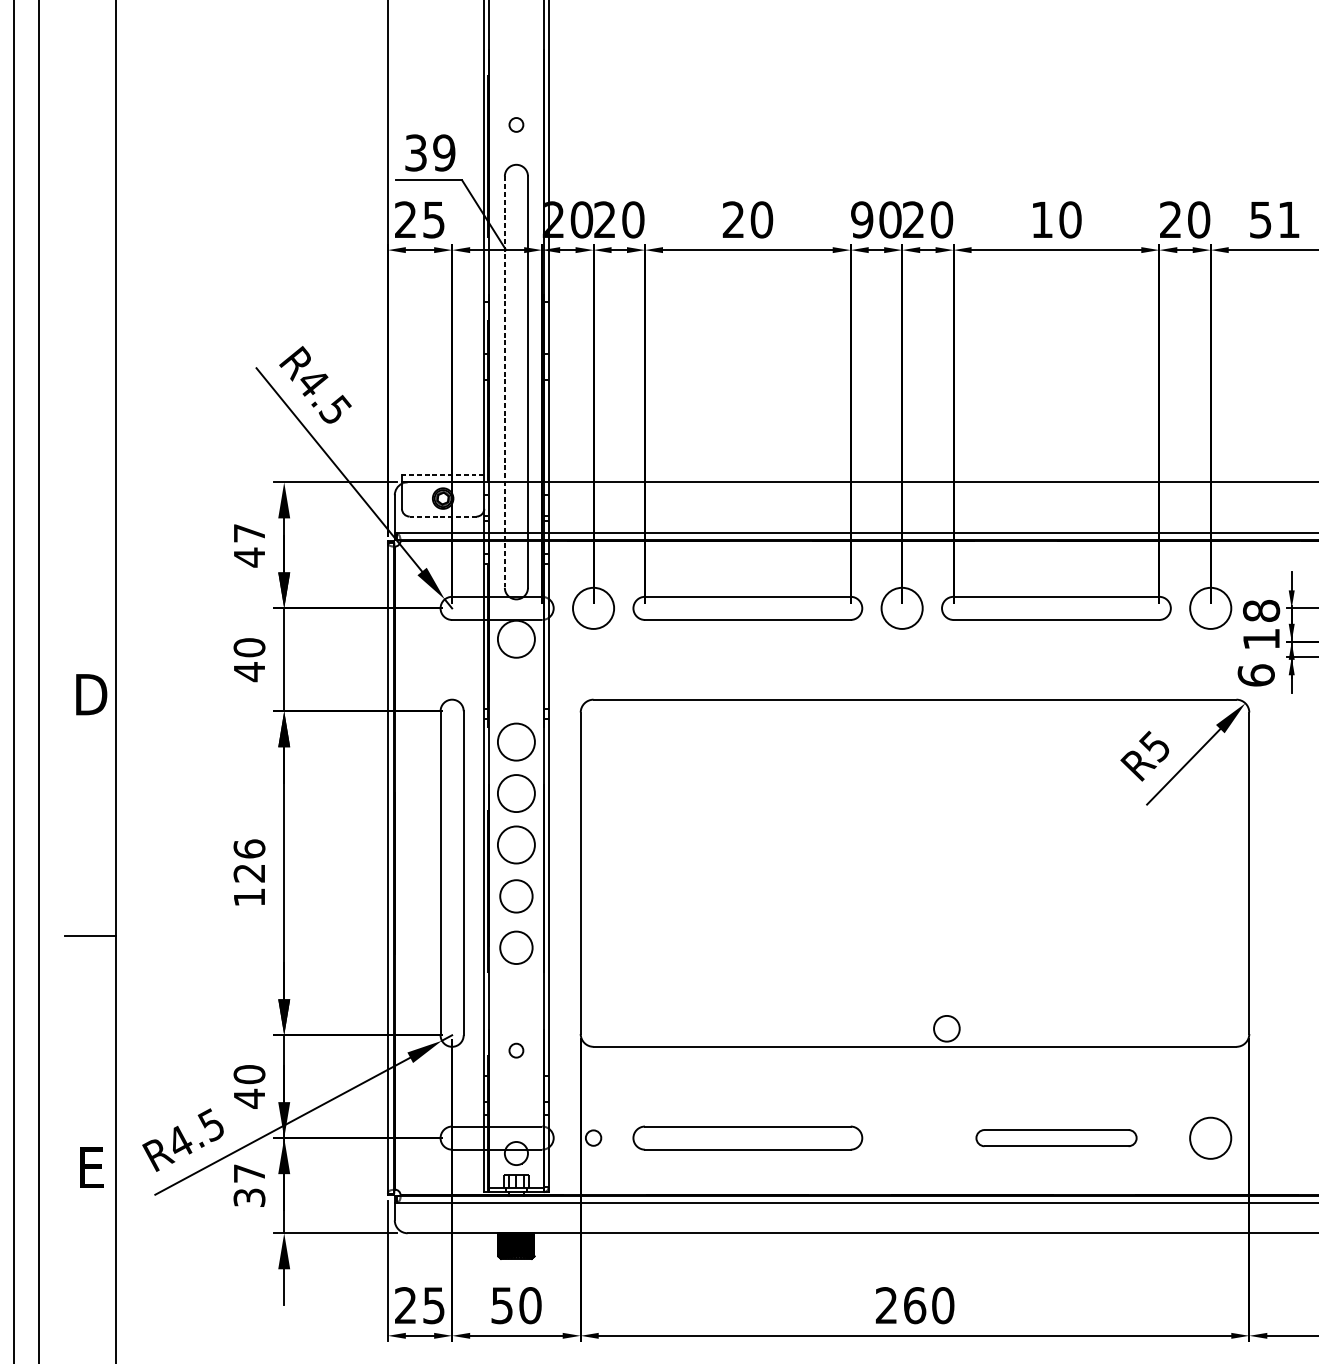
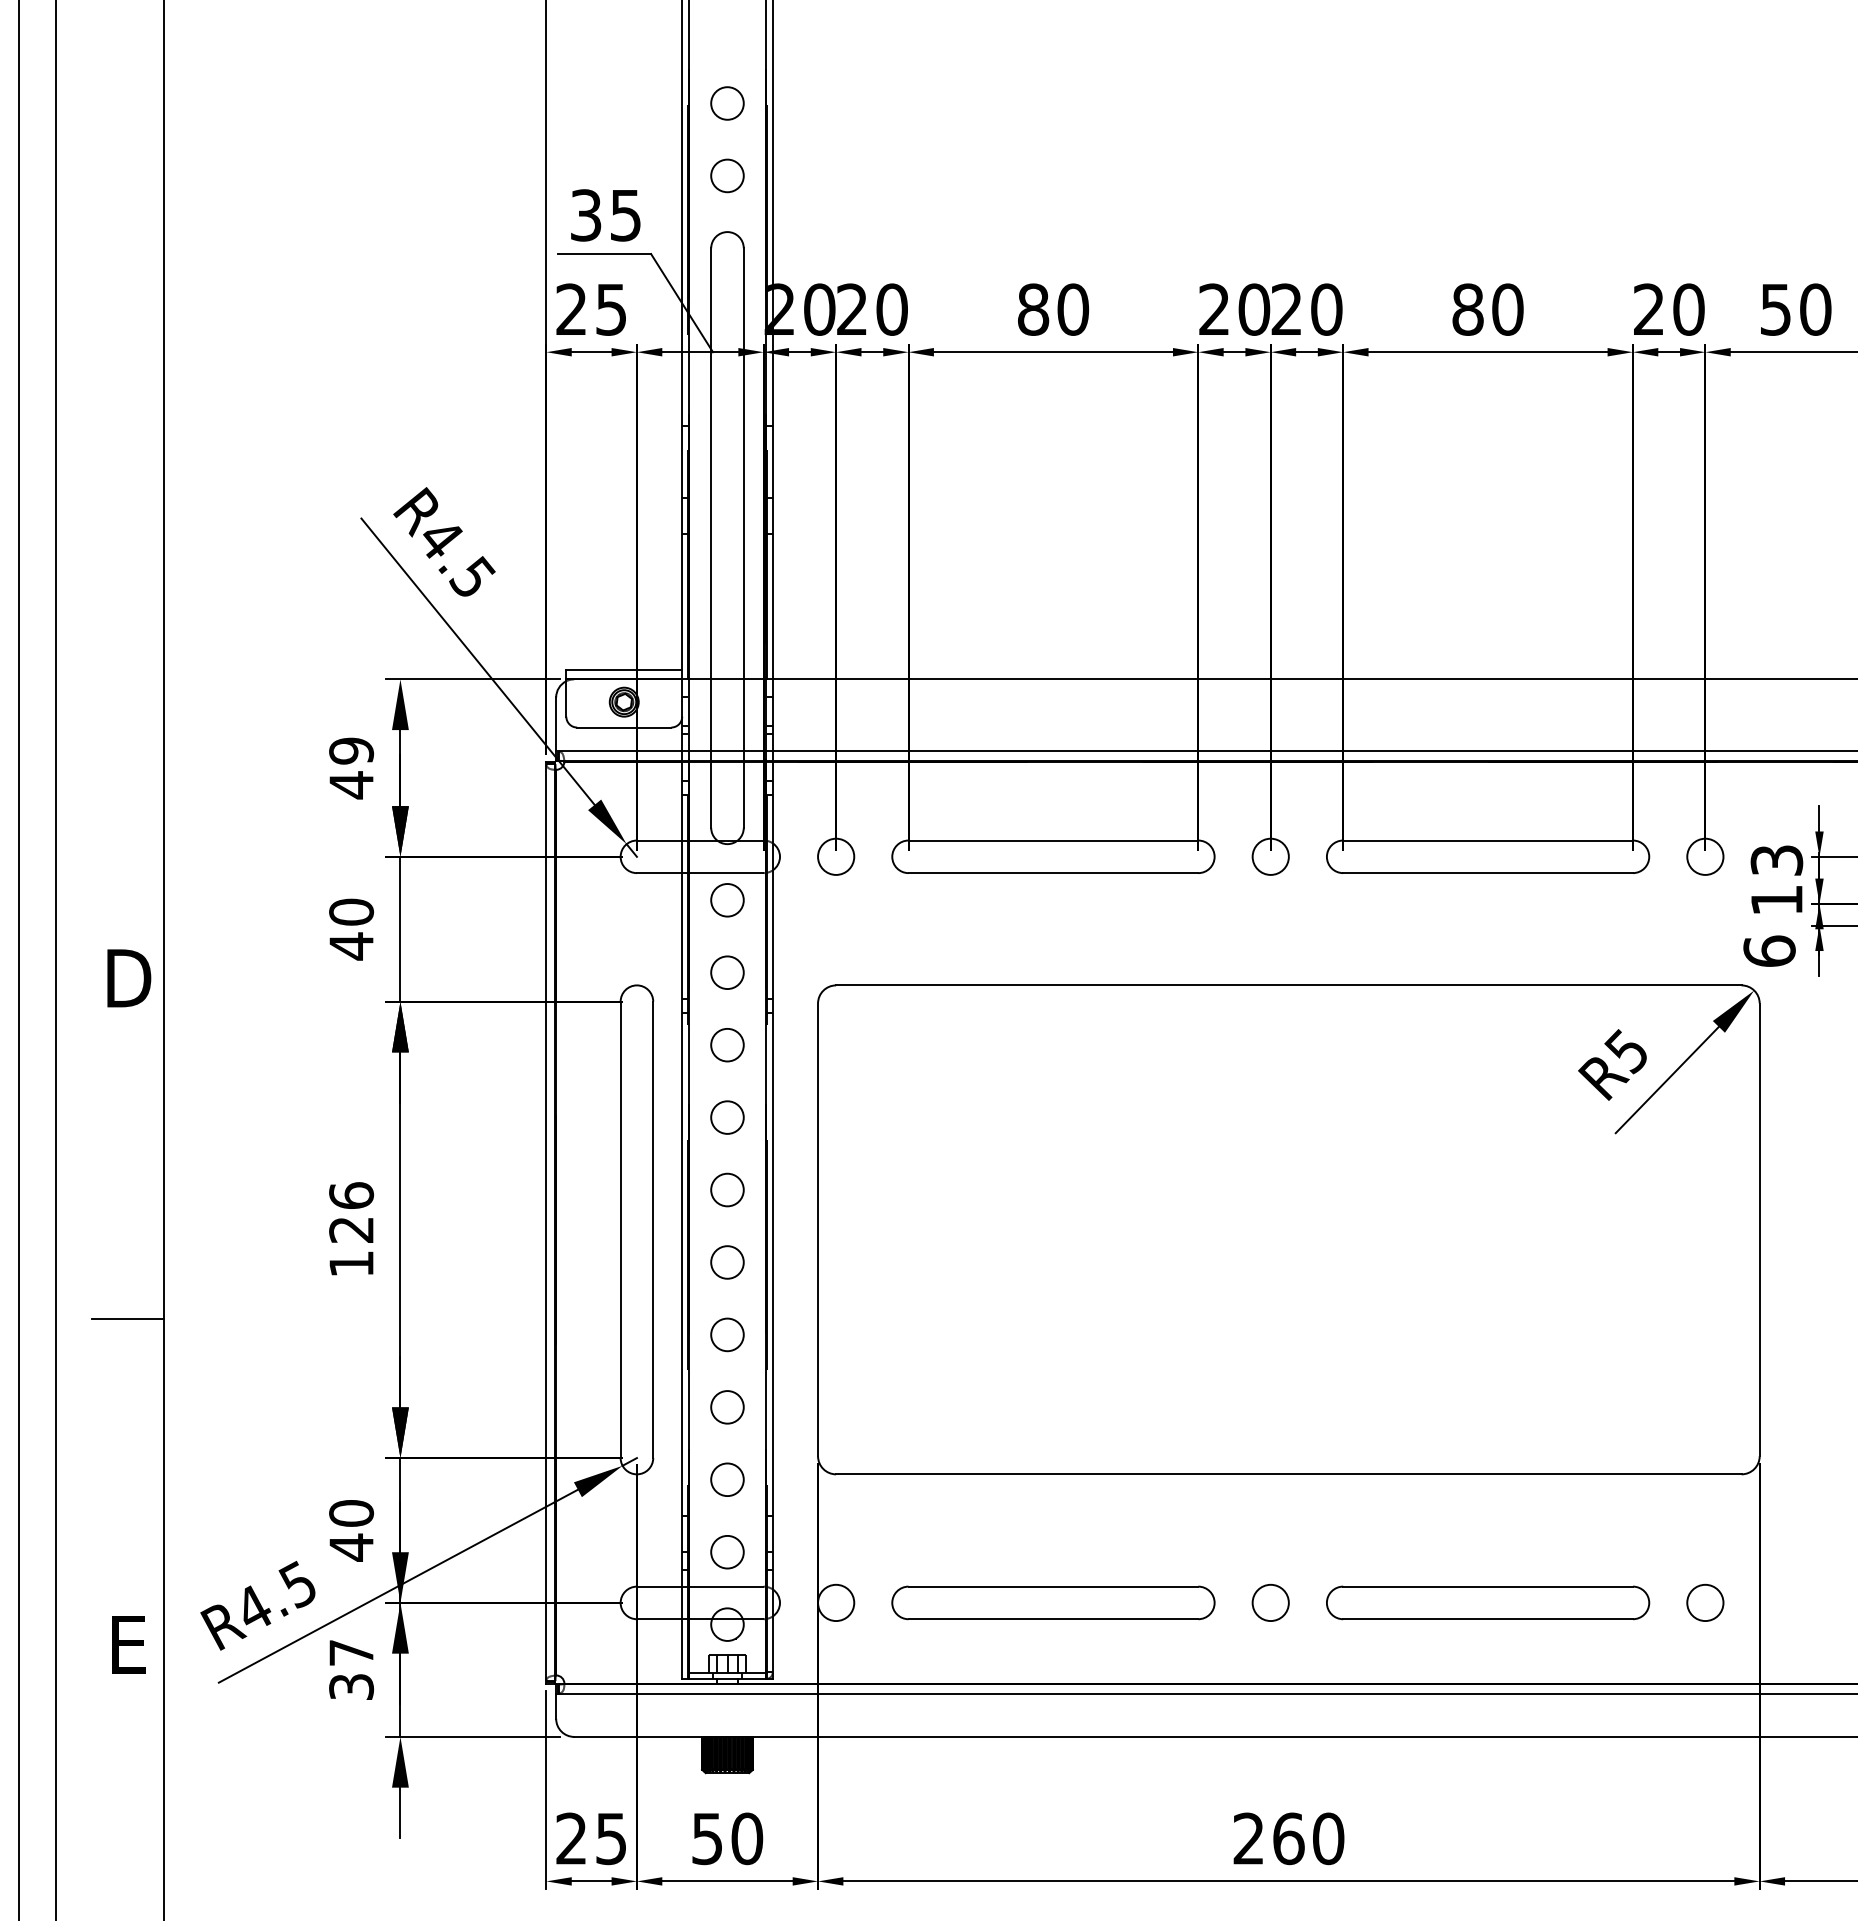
circle: (516, 73) -> (727, 103), added
circle: (516, 124) -> (727, 175), size x1.67
text: (444, 153) -> (625, 215), 39 -> 35
text: (733, 219) -> (1033, 309), 20 -> 80
text: (862, 219) -> (1214, 309), 90 -> 20
text: (1041, 219) -> (1467, 309), 10 -> 80
text: (1288, 219) -> (1815, 309), 51 -> 50
line: (505, 382) -> (711, 538), dashed -> solid
line: (443, 475) -> (624, 669), dashed -> solid
line: (442, 516) -> (623, 727), dashed -> solid
text: (249, 532) -> (351, 750), 47 -> 49
circle: (593, 608) -> (836, 856), size x0.62
circle: (901, 608) -> (1270, 856), size x0.62
circle: (1210, 608) -> (1705, 856), size x0.62
text: (1261, 611) -> (1776, 860), 18 -> 13
circle: (516, 639) -> (727, 900), size x0.62
circle: (516, 690) -> (727, 972), added
circle: (516, 741) -> (727, 1044), size x0.62
circle: (516, 793) -> (727, 1117), size x0.62
circle: (516, 844) -> (727, 1189), size x0.62
circle: (516, 896) -> (727, 1262), size x0.71
circle: (516, 947) -> (727, 1334), size x0.71
circle: (516, 999) -> (727, 1407), added
circle: (946, 1028) -> (1270, 1602), moved
circle: (516, 1050) -> (727, 1479), size x1.67
circle: (516, 1102) -> (727, 1552), added
circle: (593, 1137) -> (836, 1602), size x1.67
part: (1056, 1137) -> (1488, 1602), size x1.43
circle: (1210, 1137) -> (1705, 1602), size x0.62

